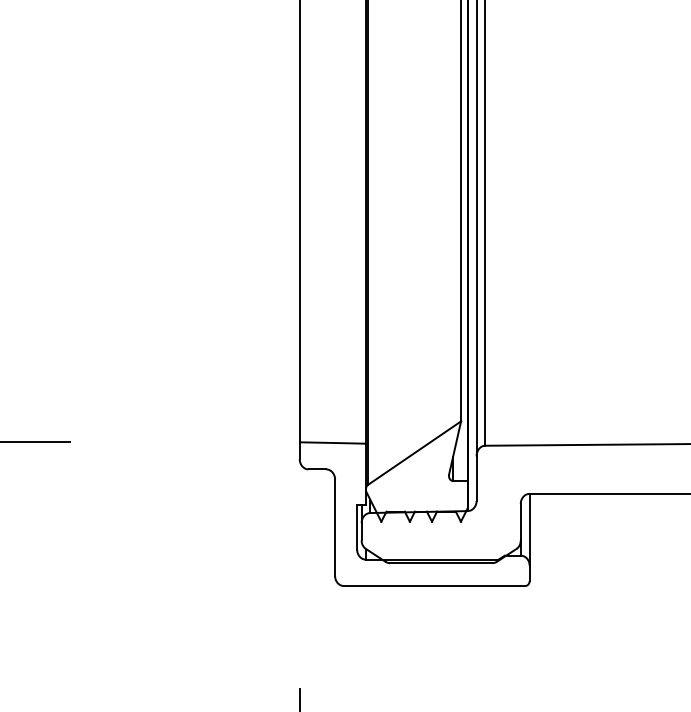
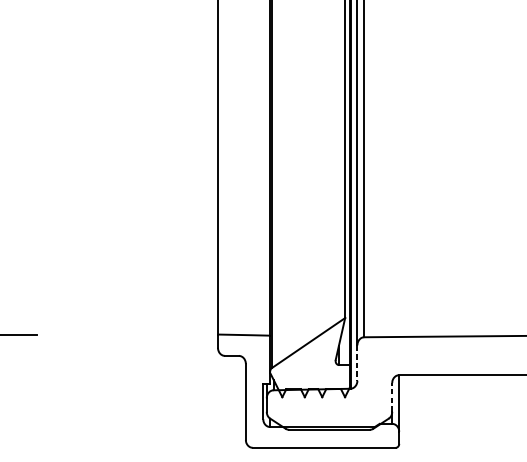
line: (476, 479) -> (357, 363), solid -> dashed
line: (520, 521) -> (392, 396), solid -> dashed

